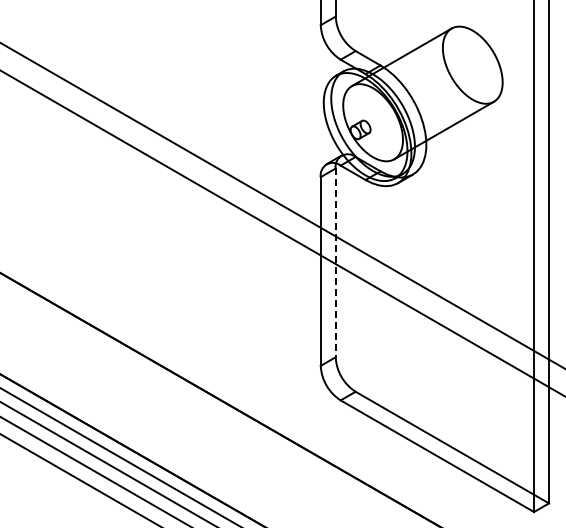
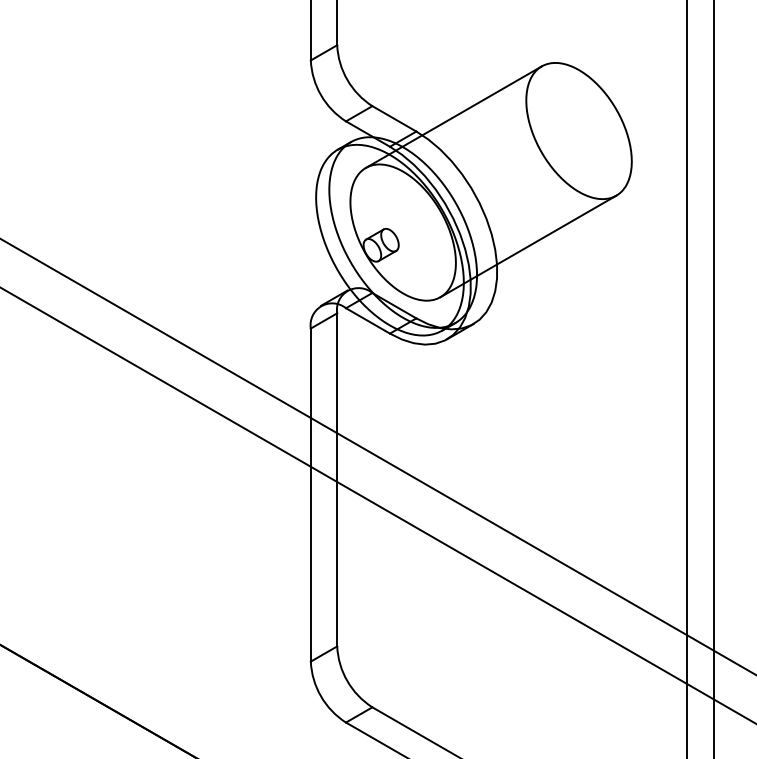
line: (335, 263) -> (336, 480), dashed -> solid

